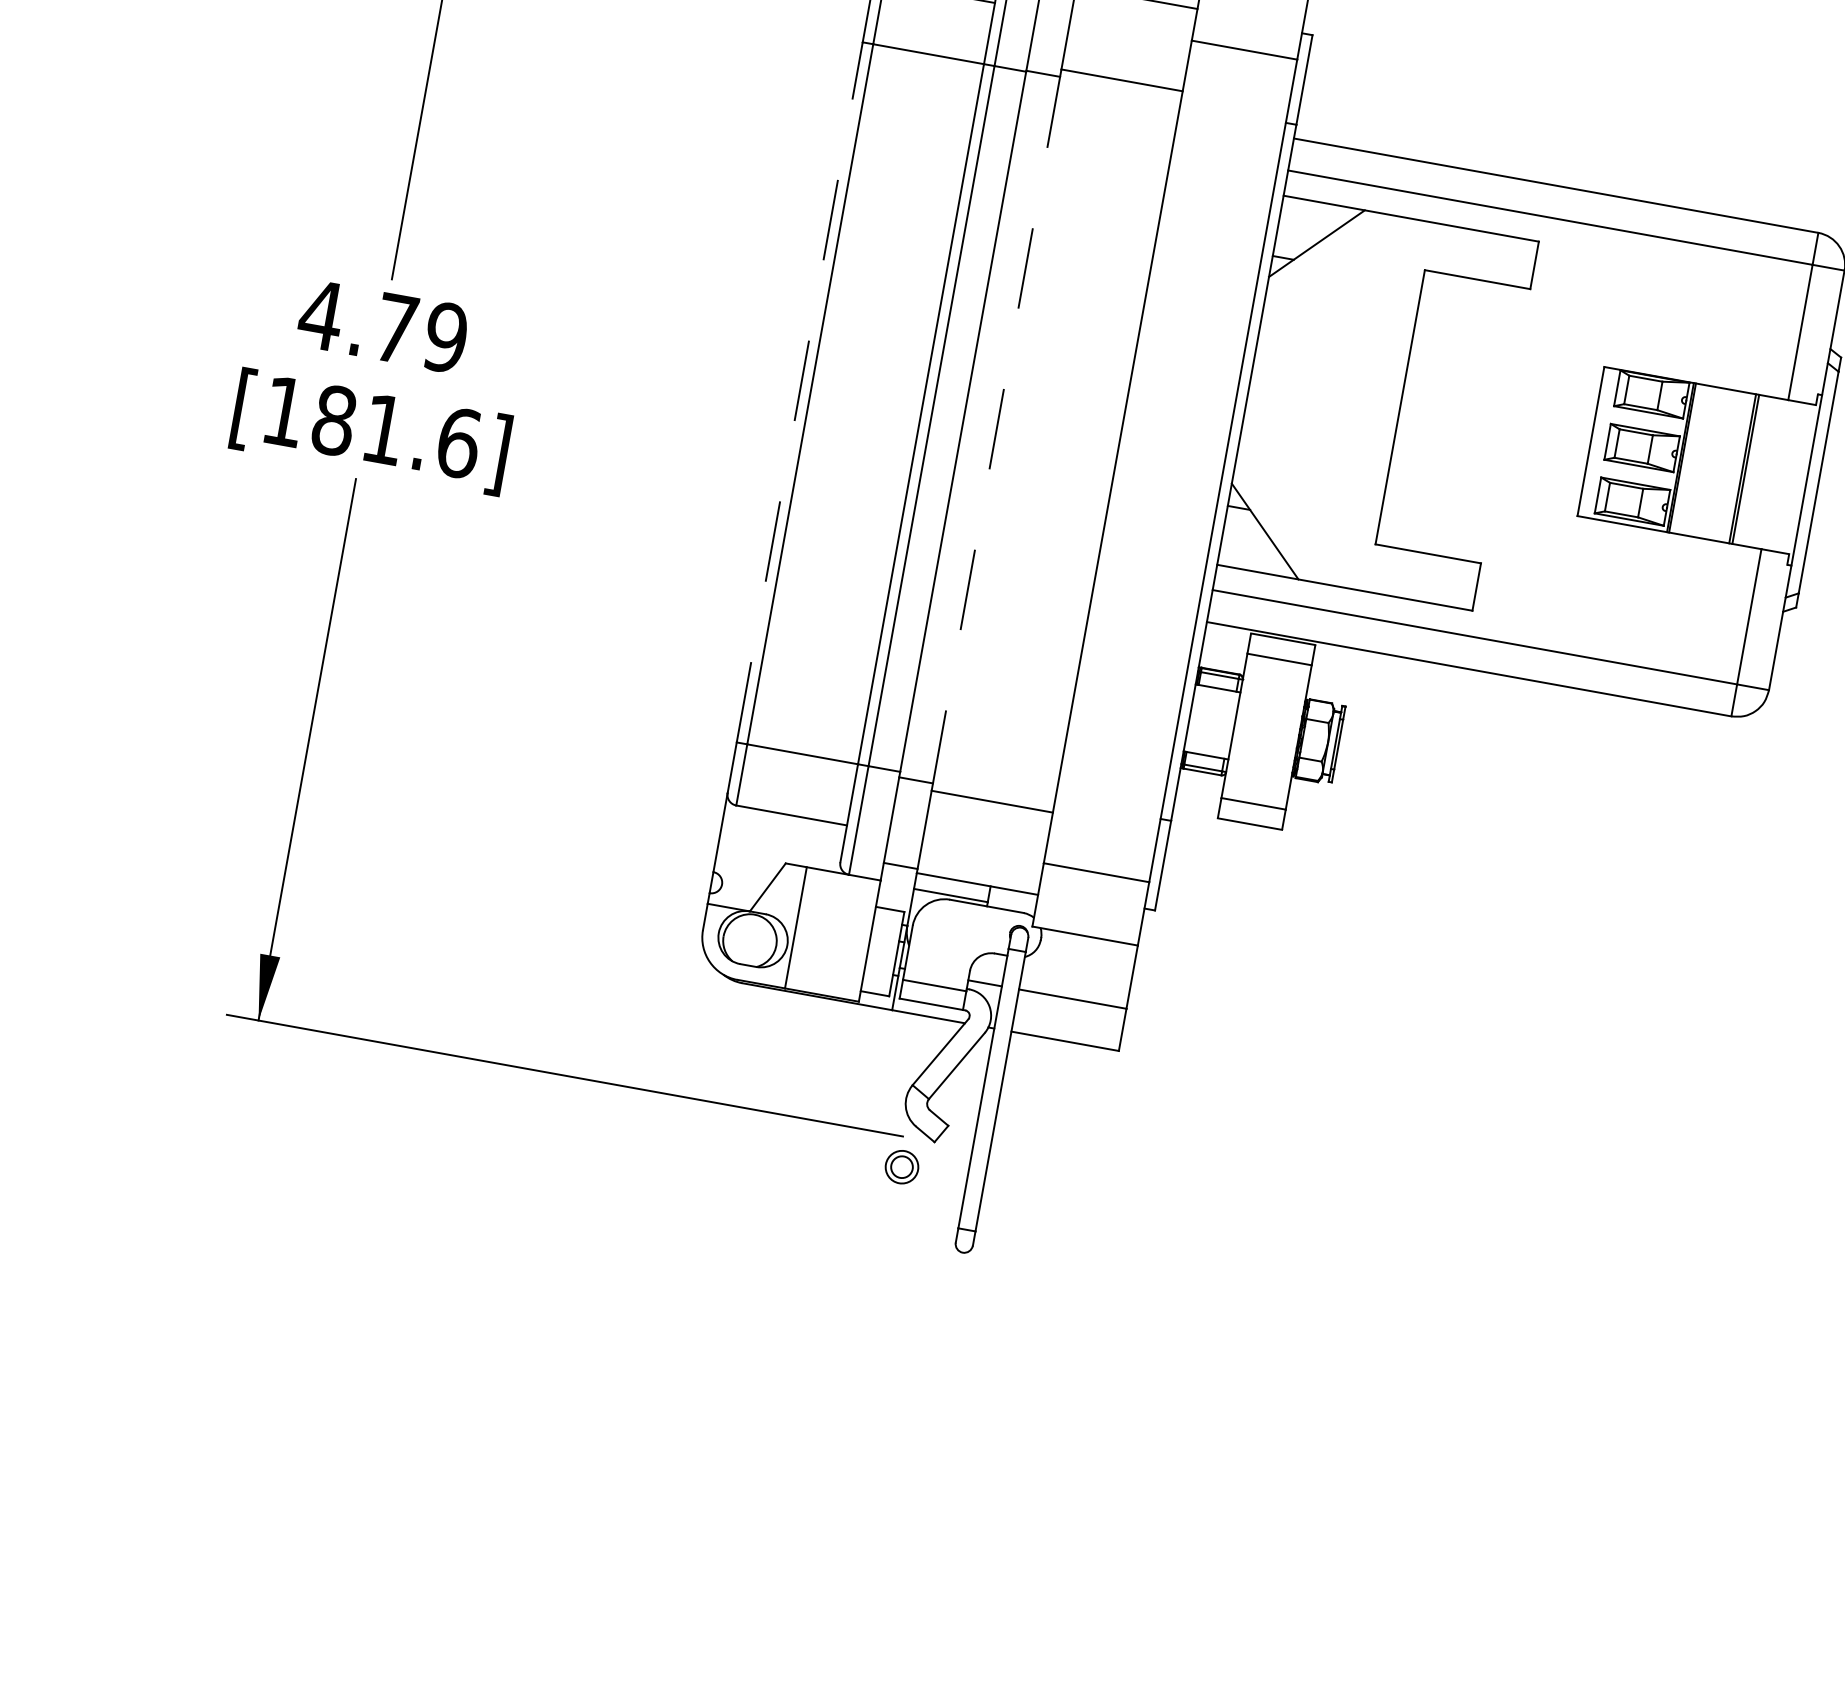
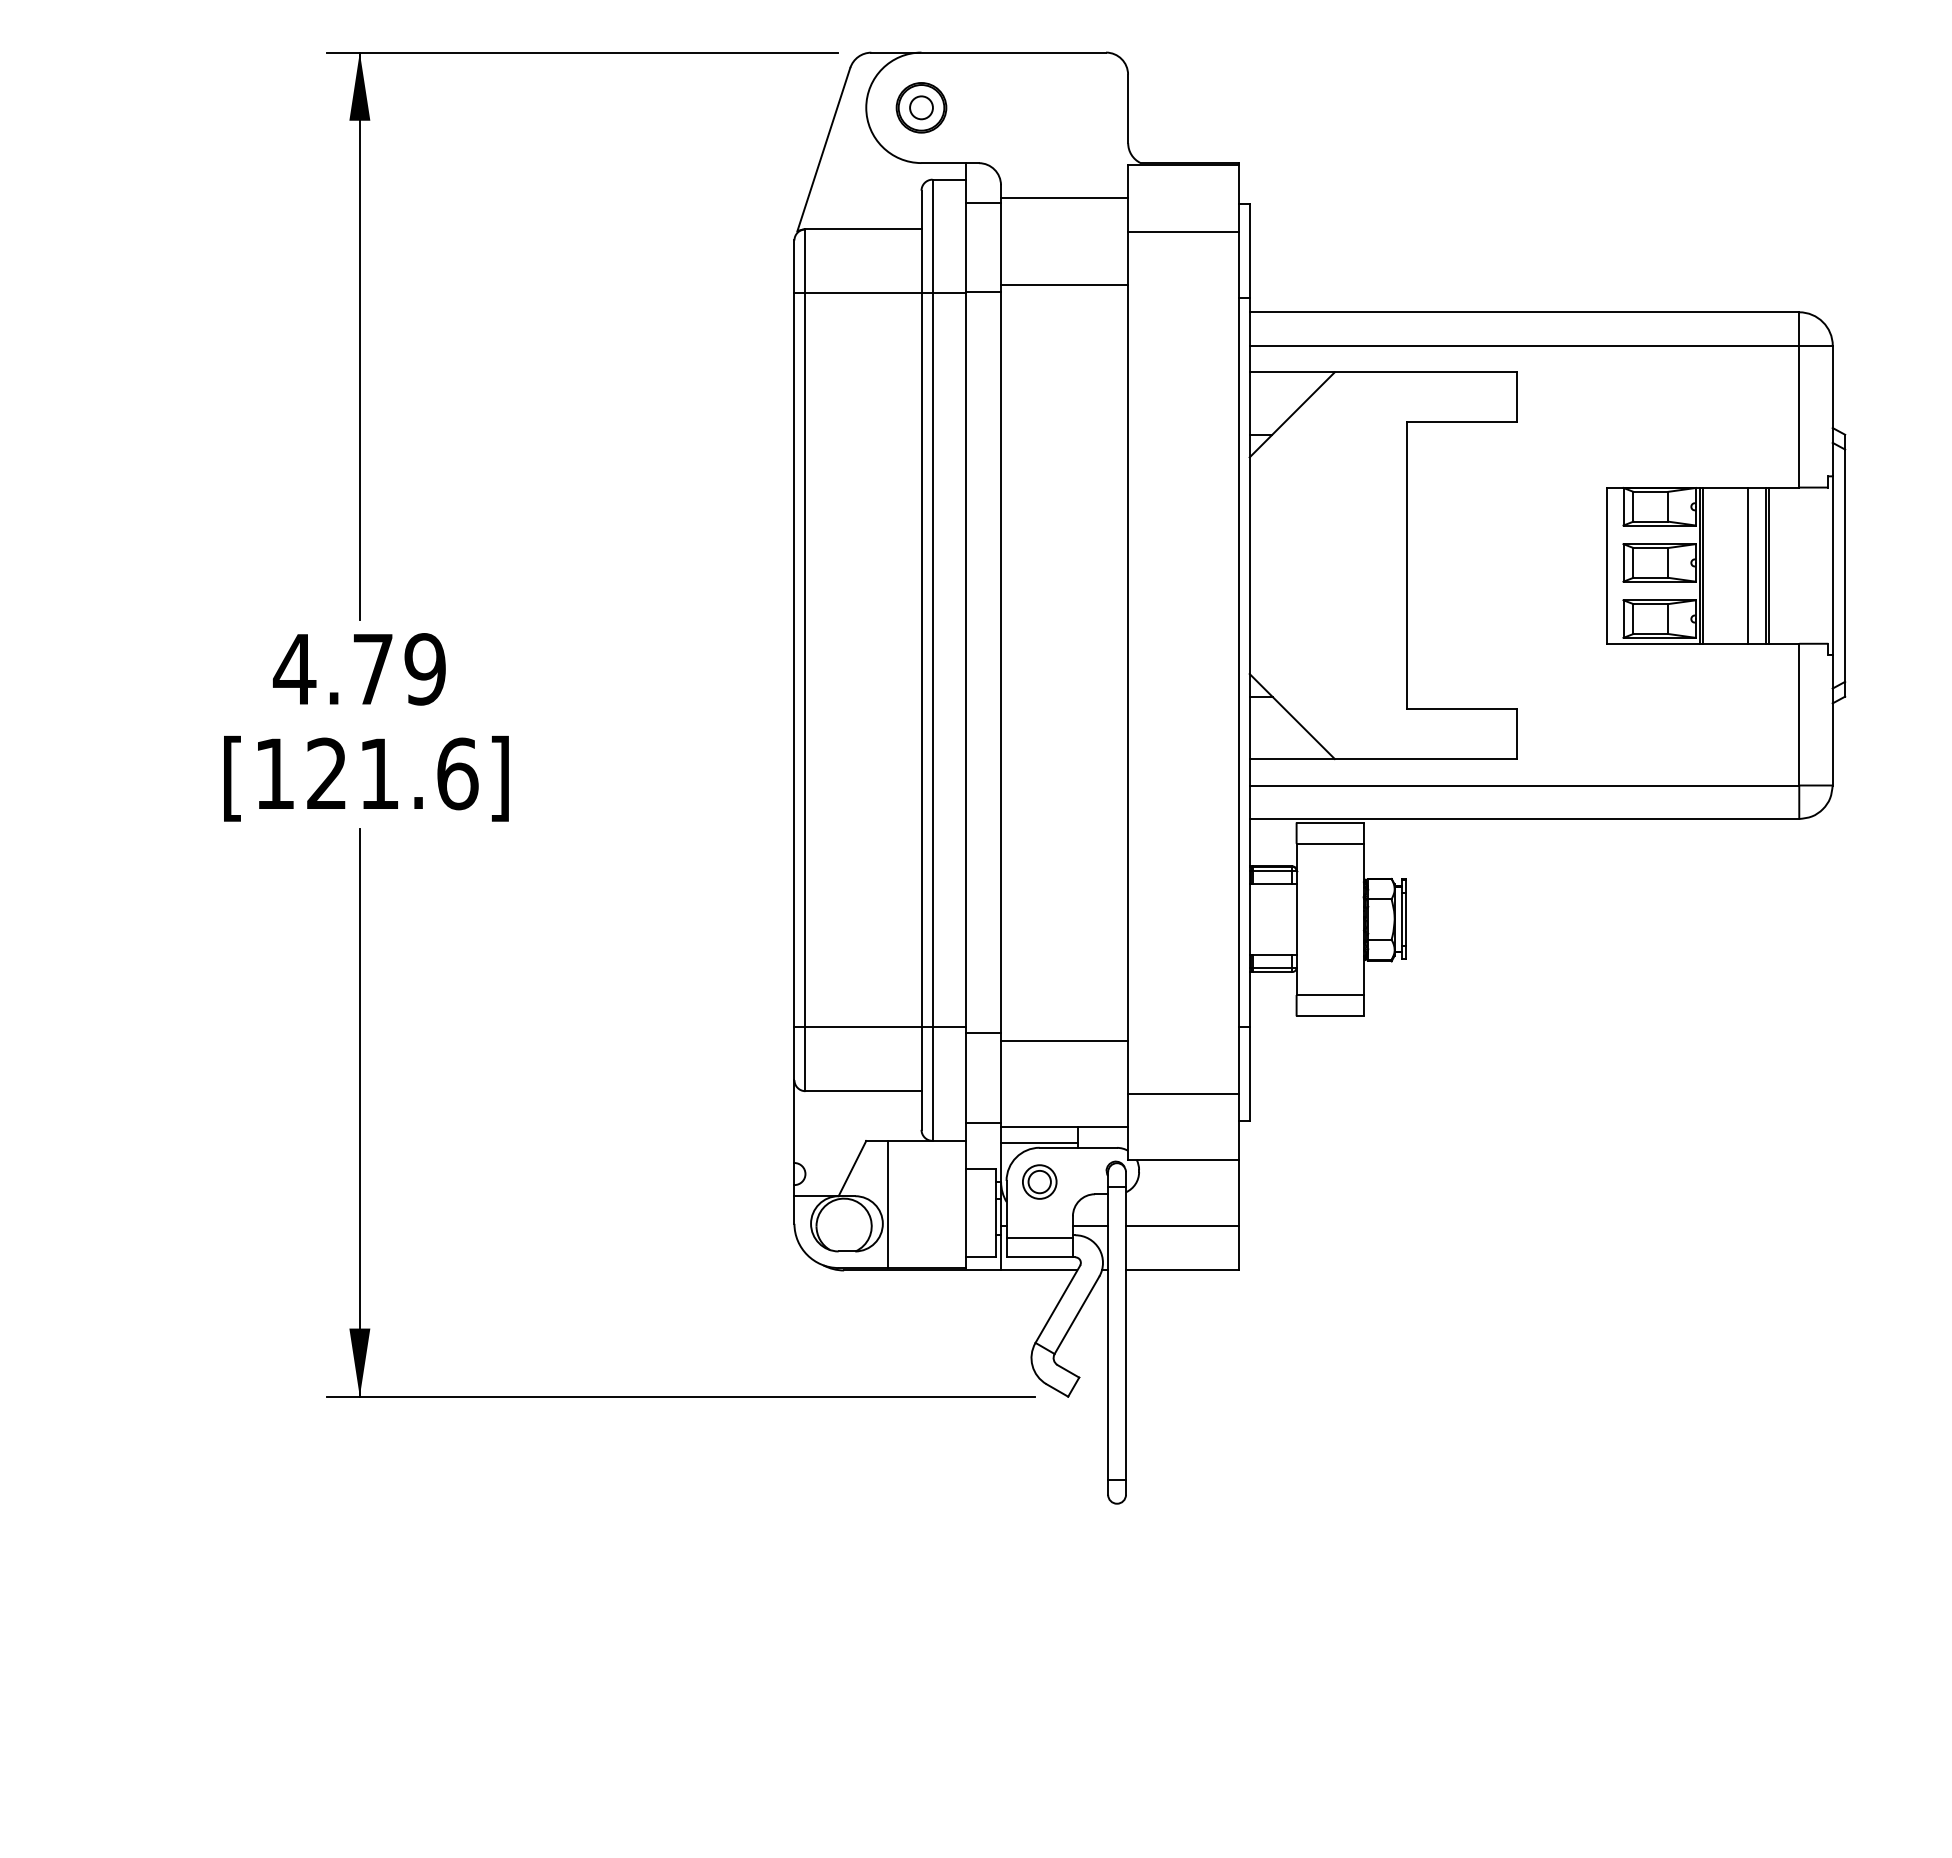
line: (799, 392) -> (794, 660), dashed -> solid
text: (333, 420) -> (326, 773), [181.6] -> [121.6]
line: (996, 430) -> (1001, 662), dashed -> solid
line: (1726, 465) -> (1748, 565), added
part: (901, 1166) -> (1039, 1181), moved

